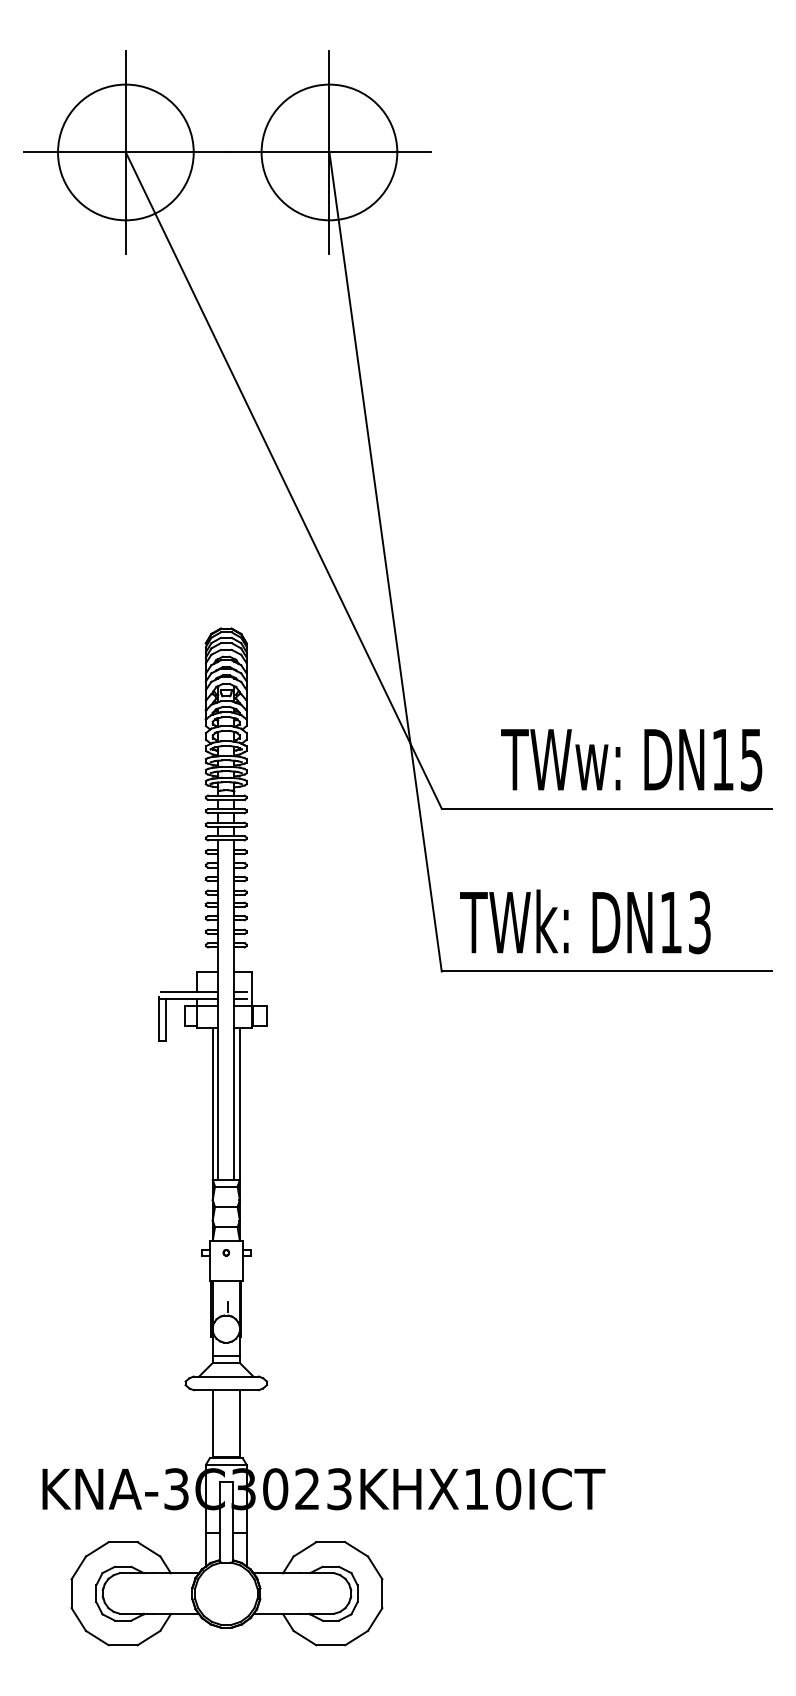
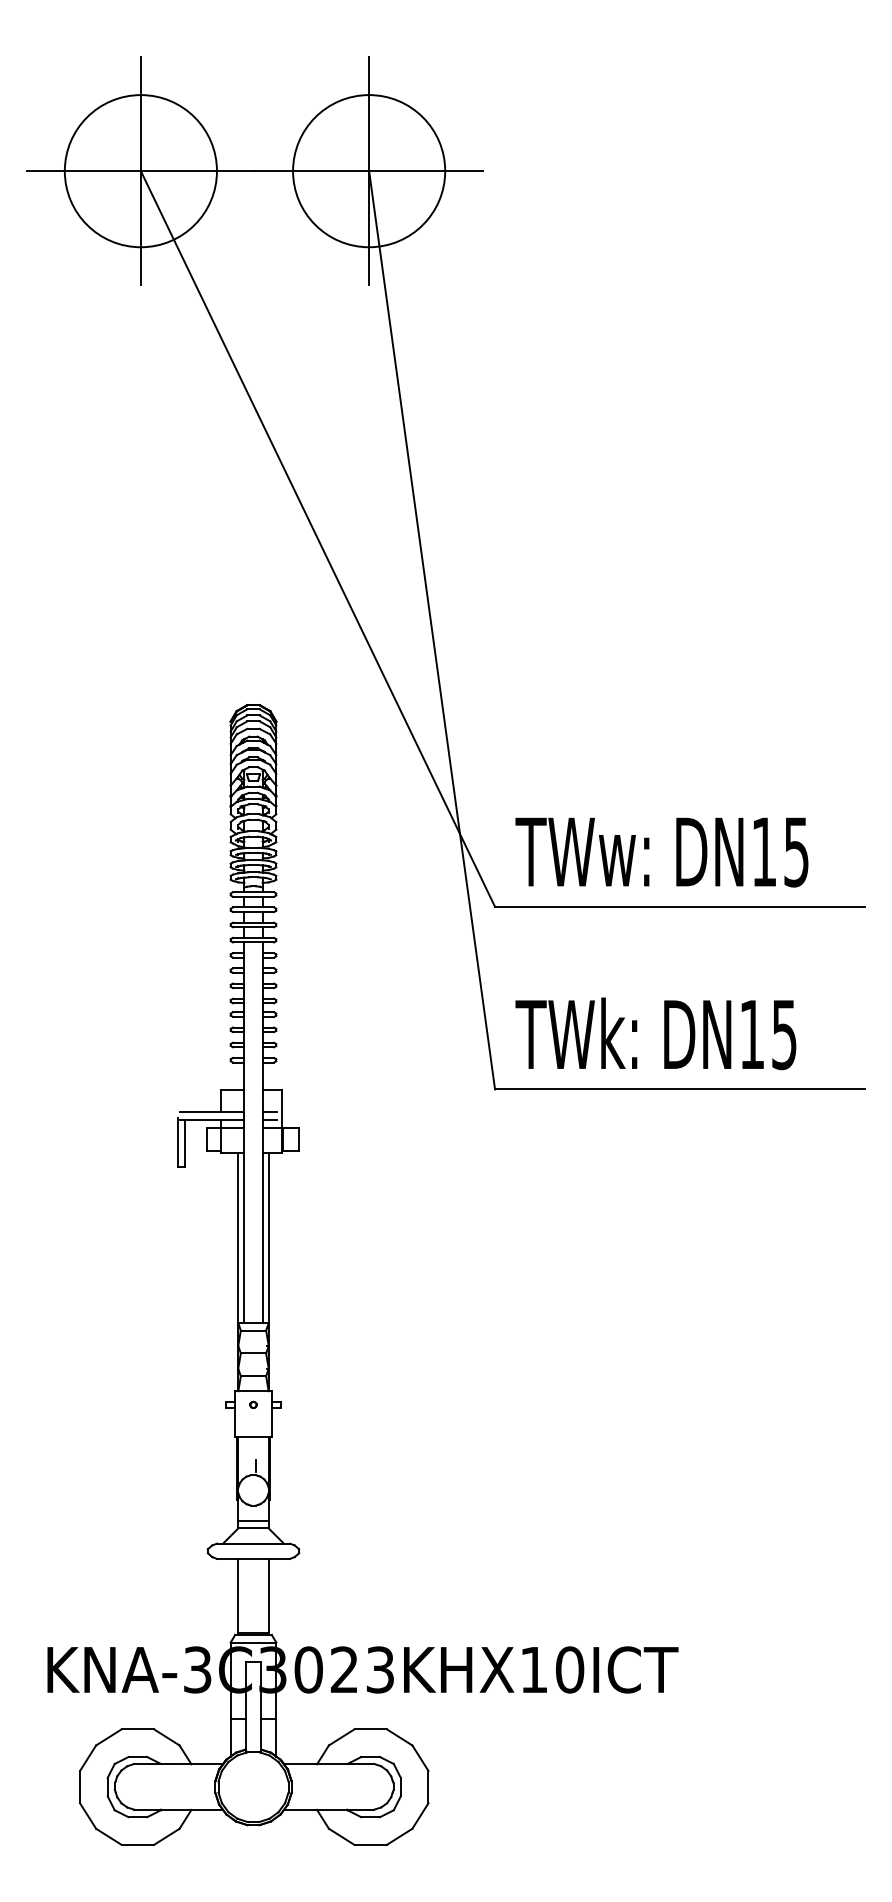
text: (631, 760) -> (661, 852), moved
text: (699, 922) -> (784, 1034), DN13 -> DN15

